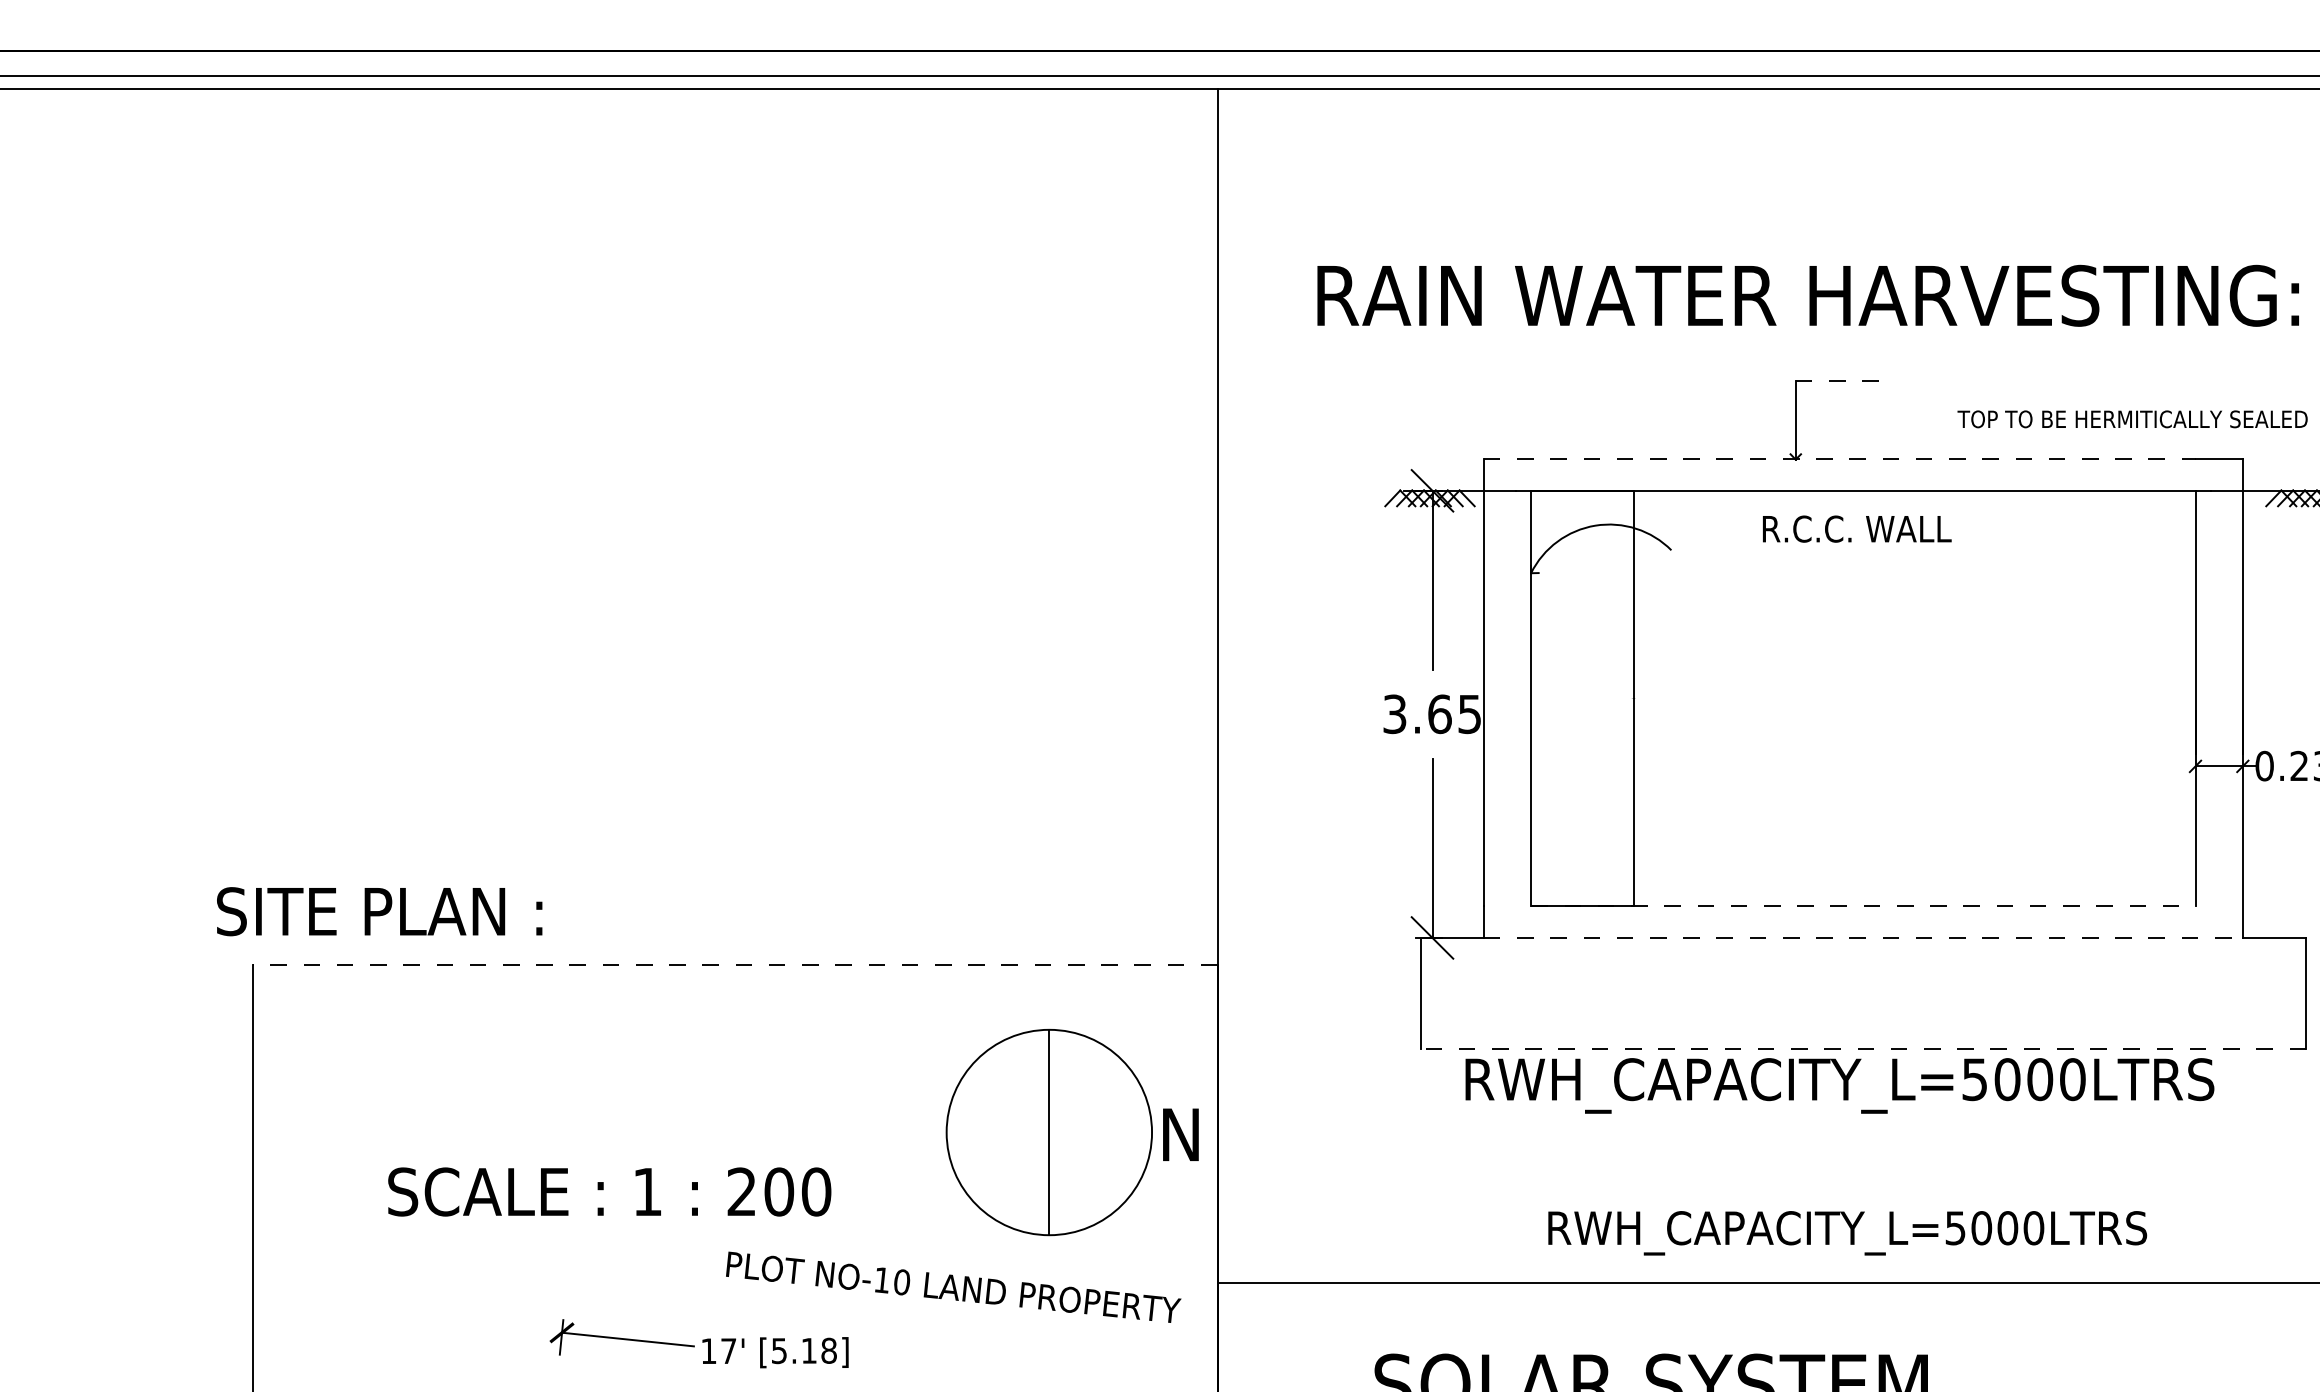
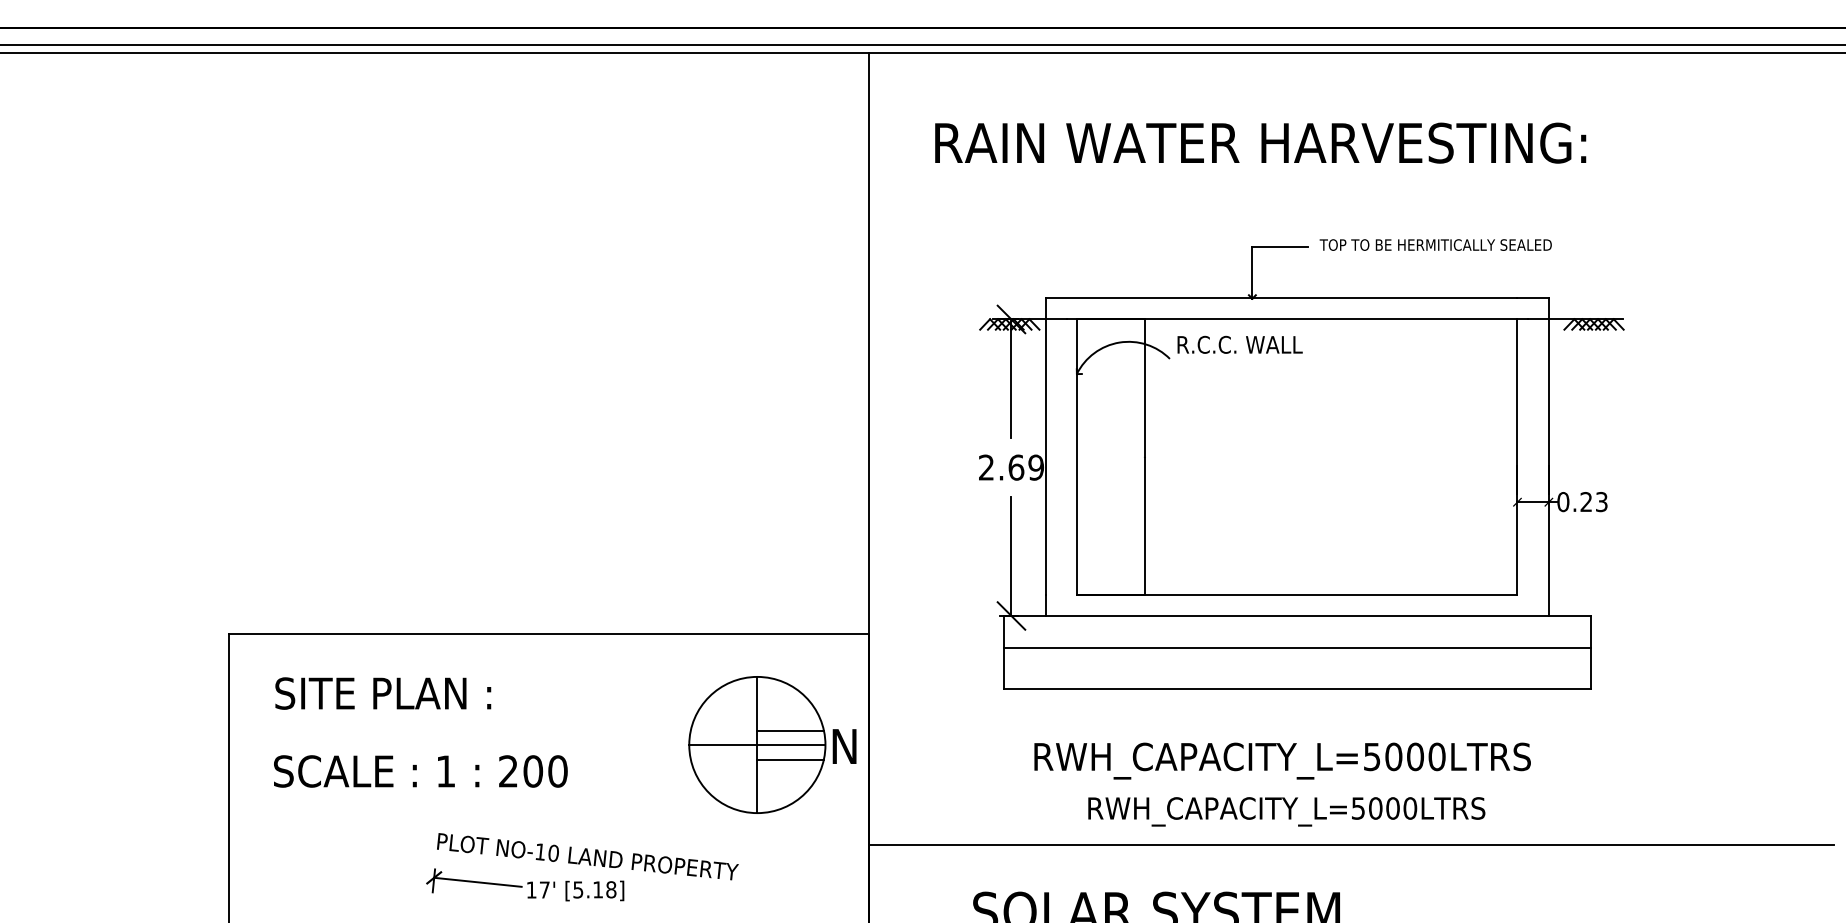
text: (1808, 294) -> (1260, 142), moved
line: (1838, 380) -> (1280, 246), dashed -> solid
text: (2132, 418) -> (1435, 244), moved
line: (1839, 459) -> (1281, 298), dashed -> solid
text: (1856, 528) -> (1239, 344), moved
text: (1432, 714) -> (1011, 467), 3.65 -> 2.69
line: (1863, 907) -> (1297, 595), dashed -> solid
text: (380, 911) -> (383, 693), moved
line: (1863, 937) -> (1297, 615), dashed -> solid
line: (735, 964) -> (549, 633), dashed -> solid
line: (1862, 985) -> (1296, 647), added
line: (1863, 1048) -> (1297, 689), dashed -> solid
text: (1839, 1084) -> (1282, 760), moved
line: (1099, 1112) -> (790, 731), added
line: (1049, 1133) -> (757, 745), added
line: (1099, 1154) -> (790, 759), added
text: (609, 1192) -> (420, 771), moved
text: (953, 1287) -> (587, 856), moved

